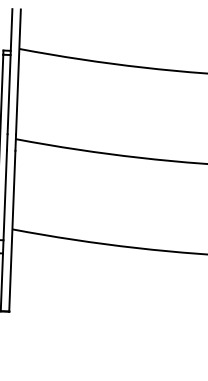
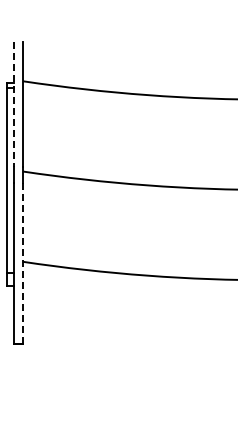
line: (10, 71) -> (14, 104), solid -> dashed
line: (11, 231) -> (22, 263), solid -> dashed

